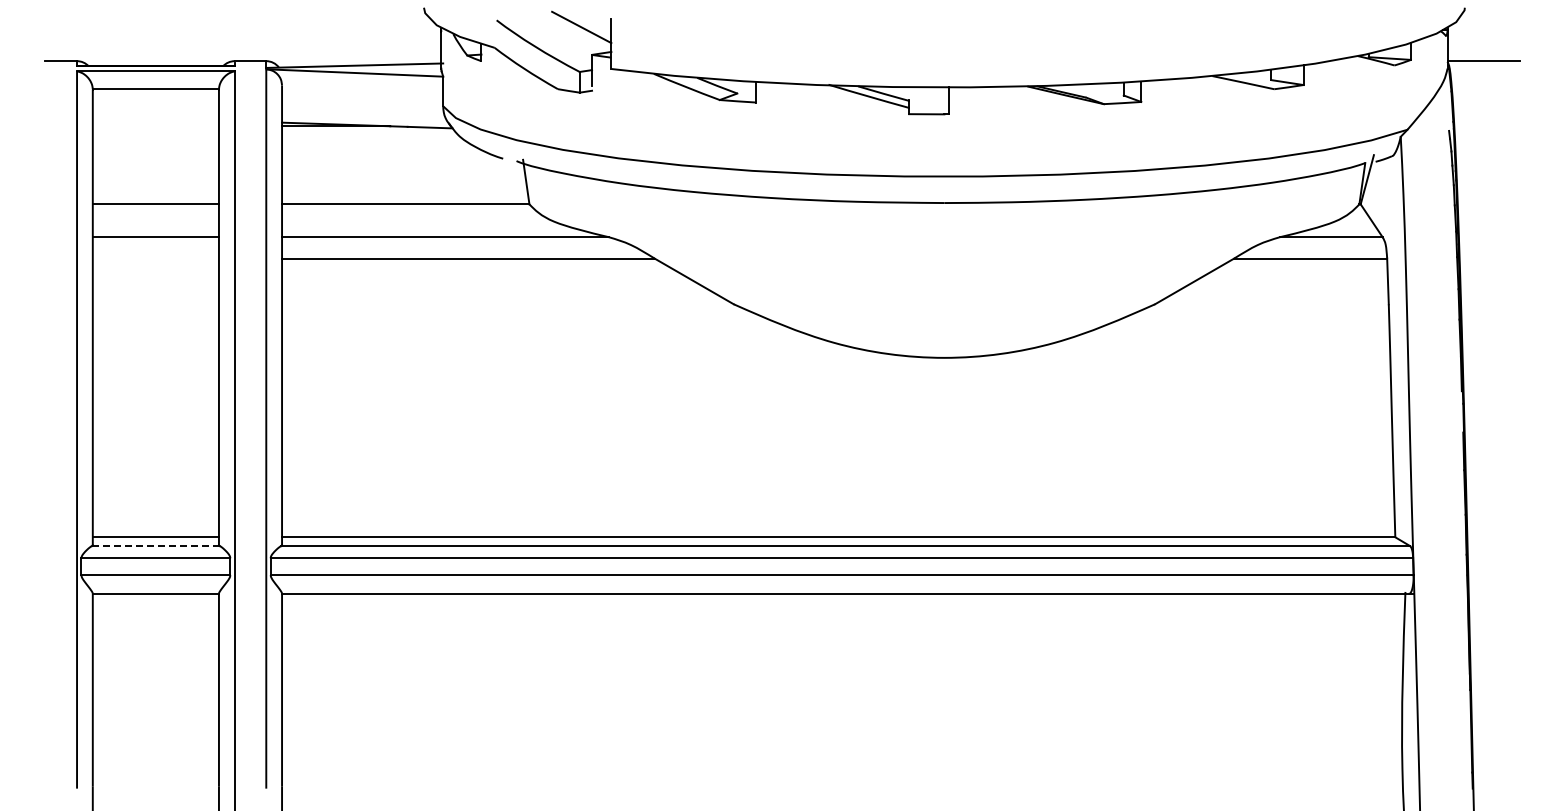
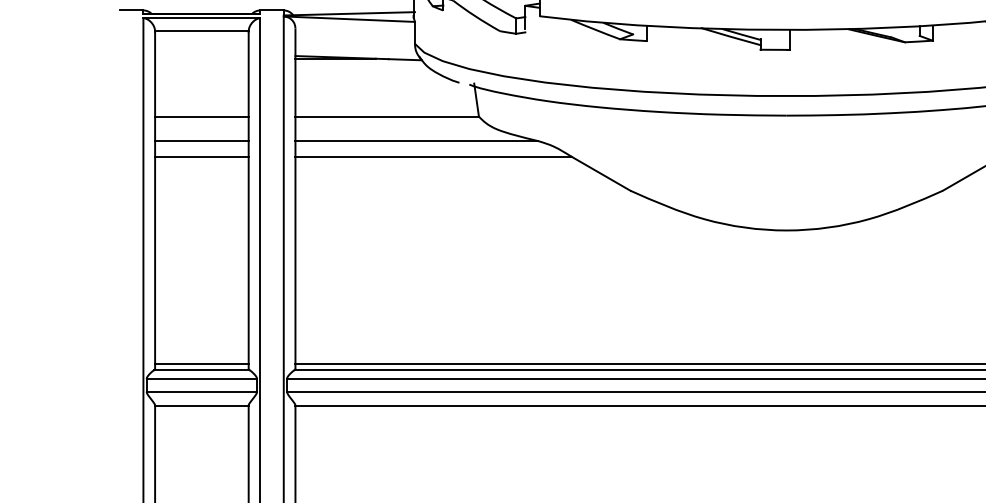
line: (155, 258) -> (201, 156), added
line: (155, 546) -> (201, 370), dashed -> solid

